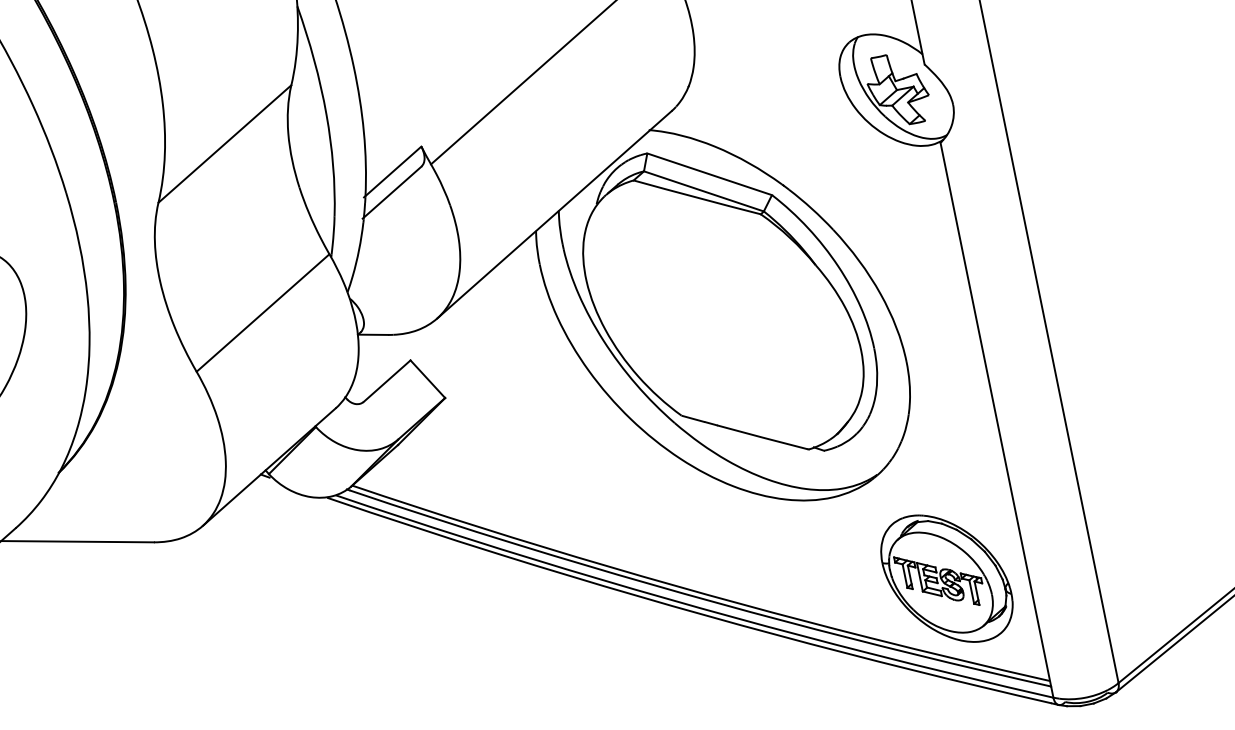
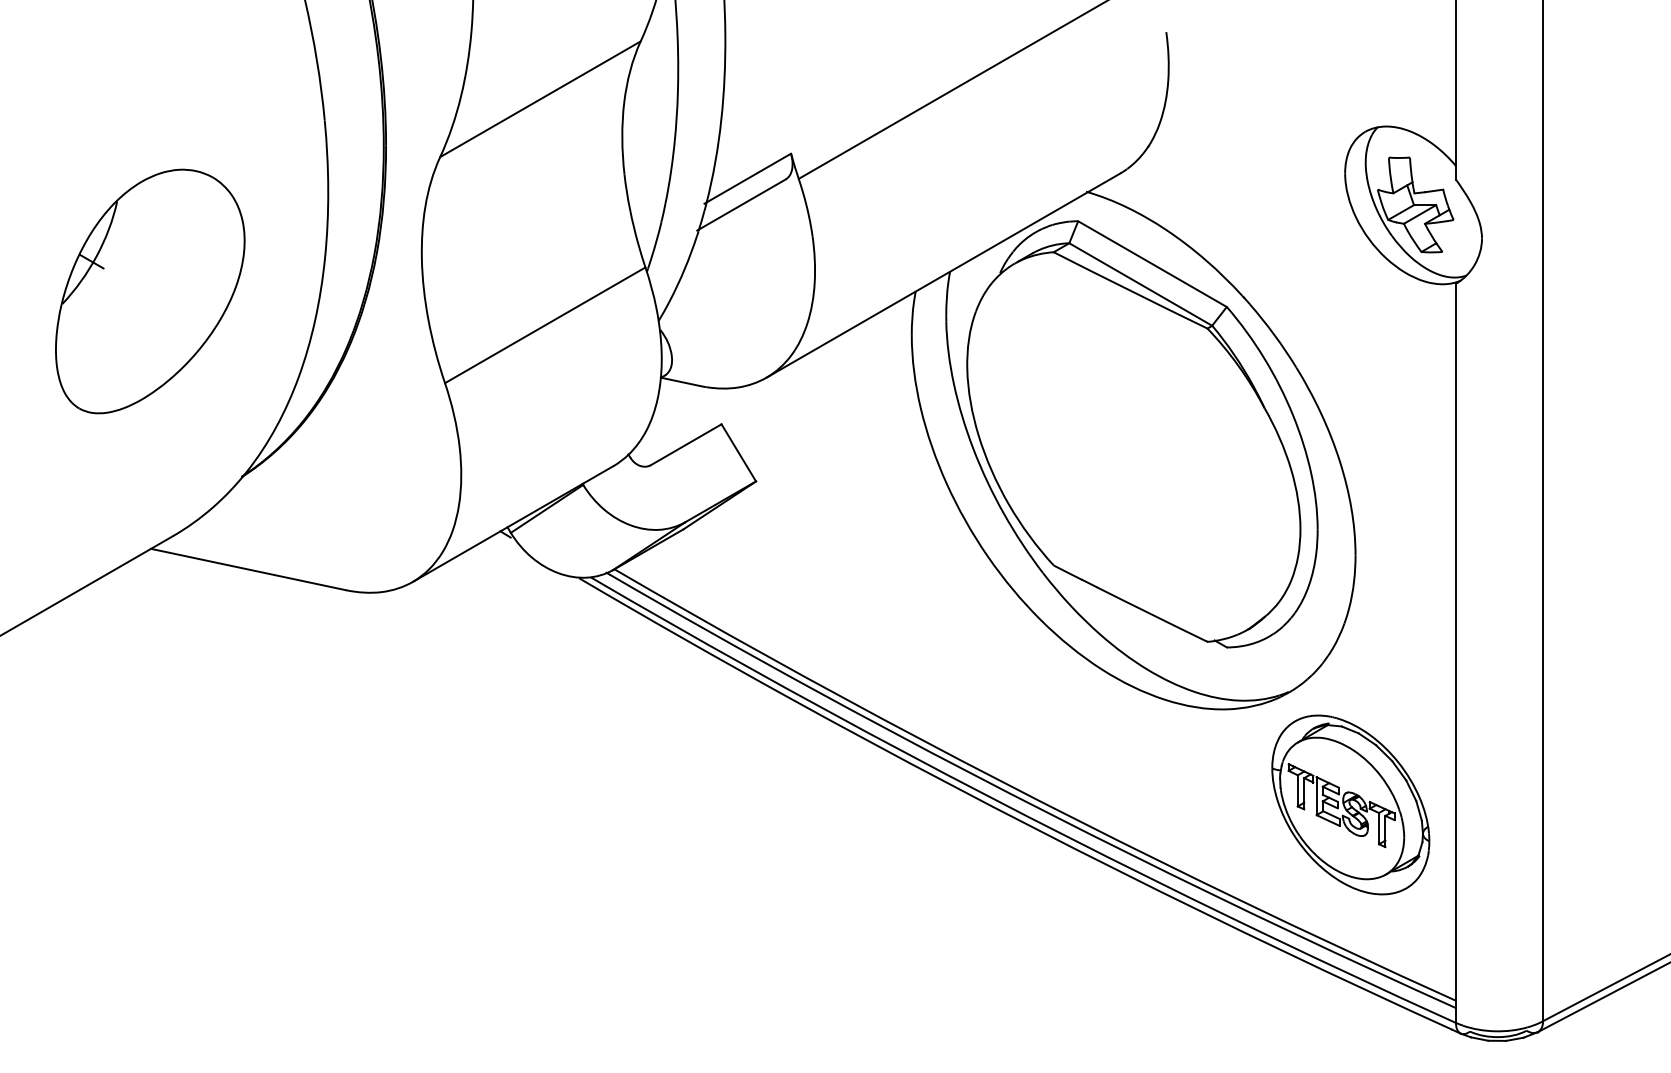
part: (946, 578) -> (1350, 804), moved

